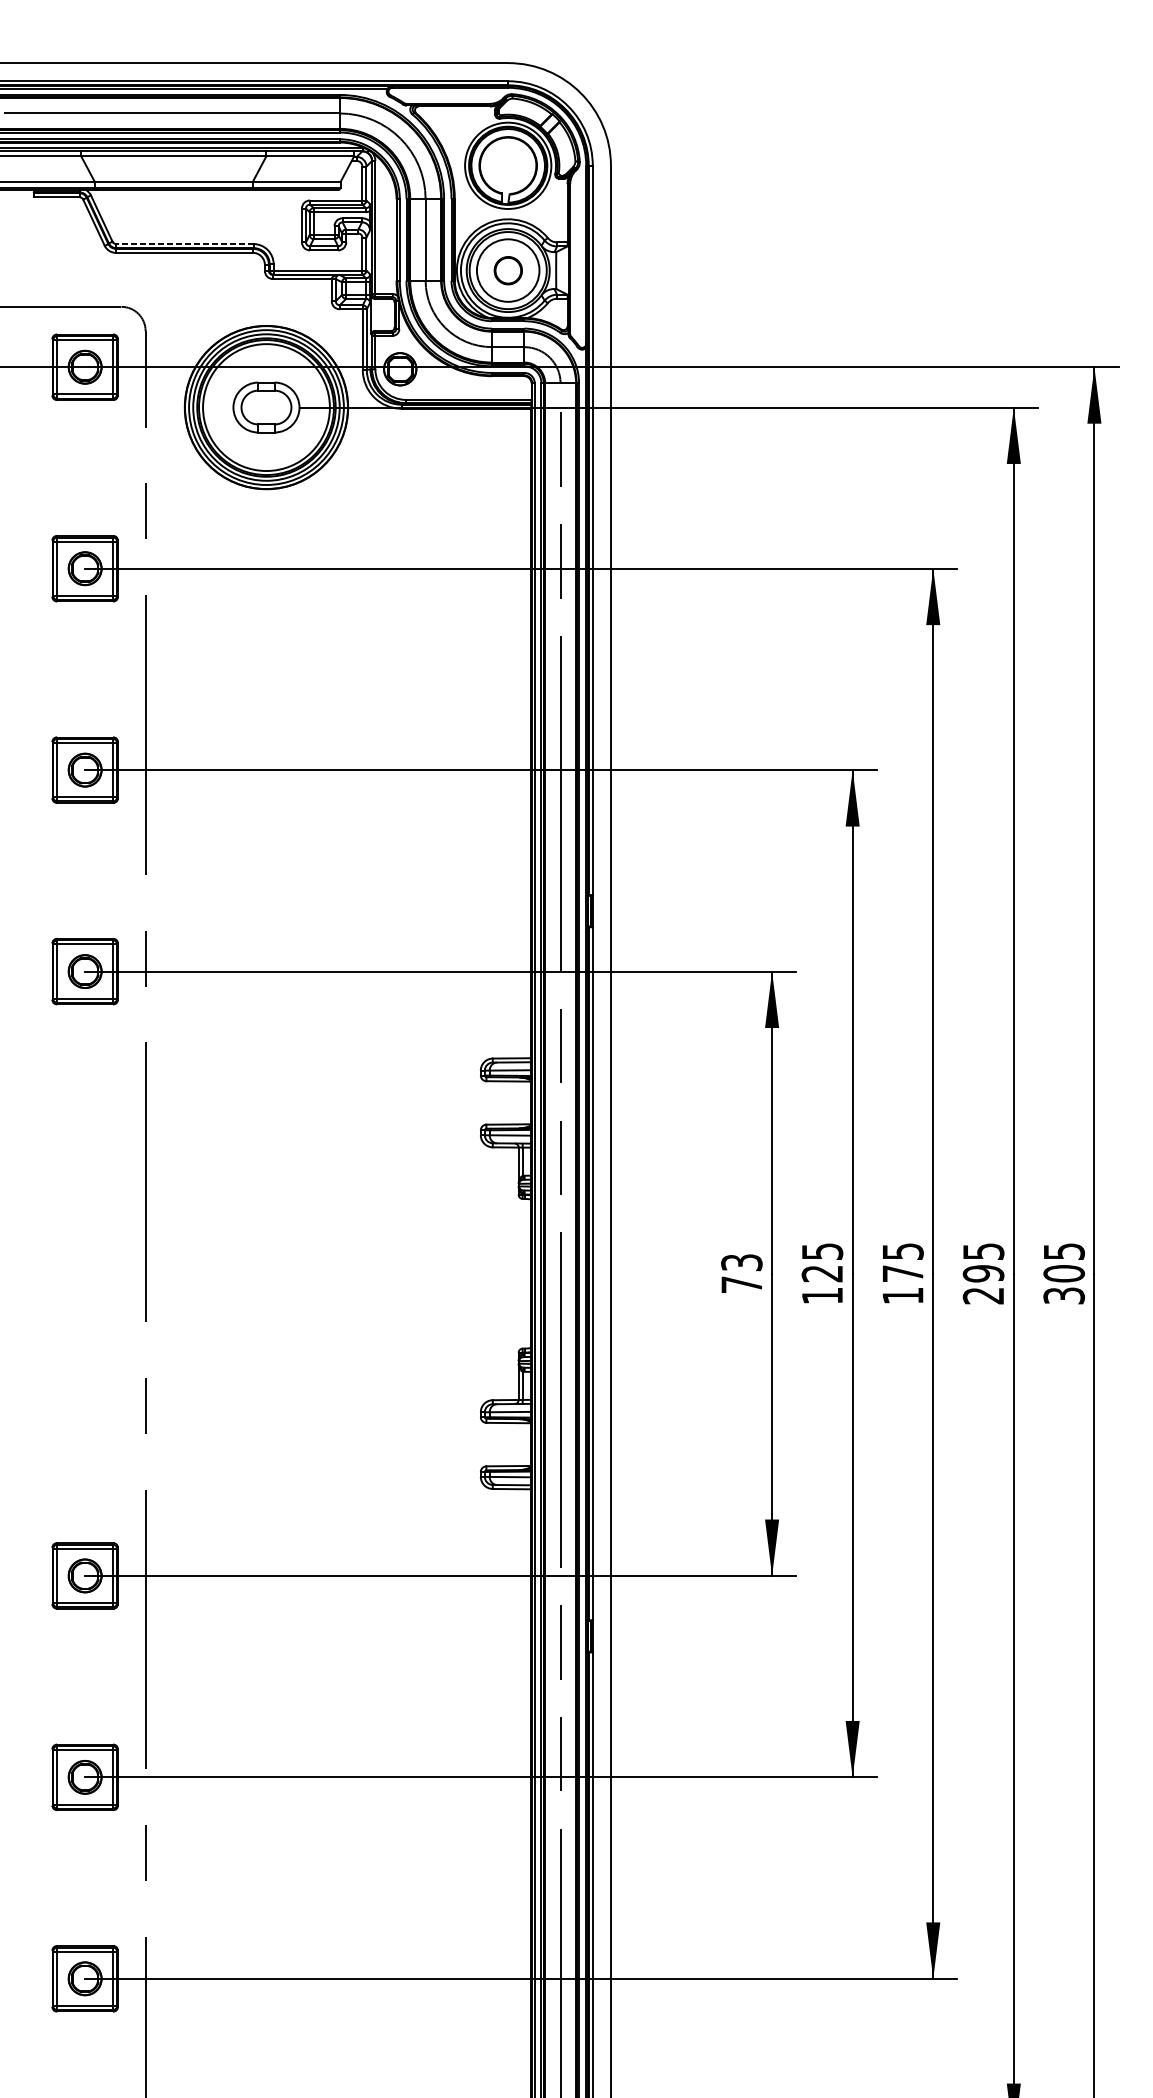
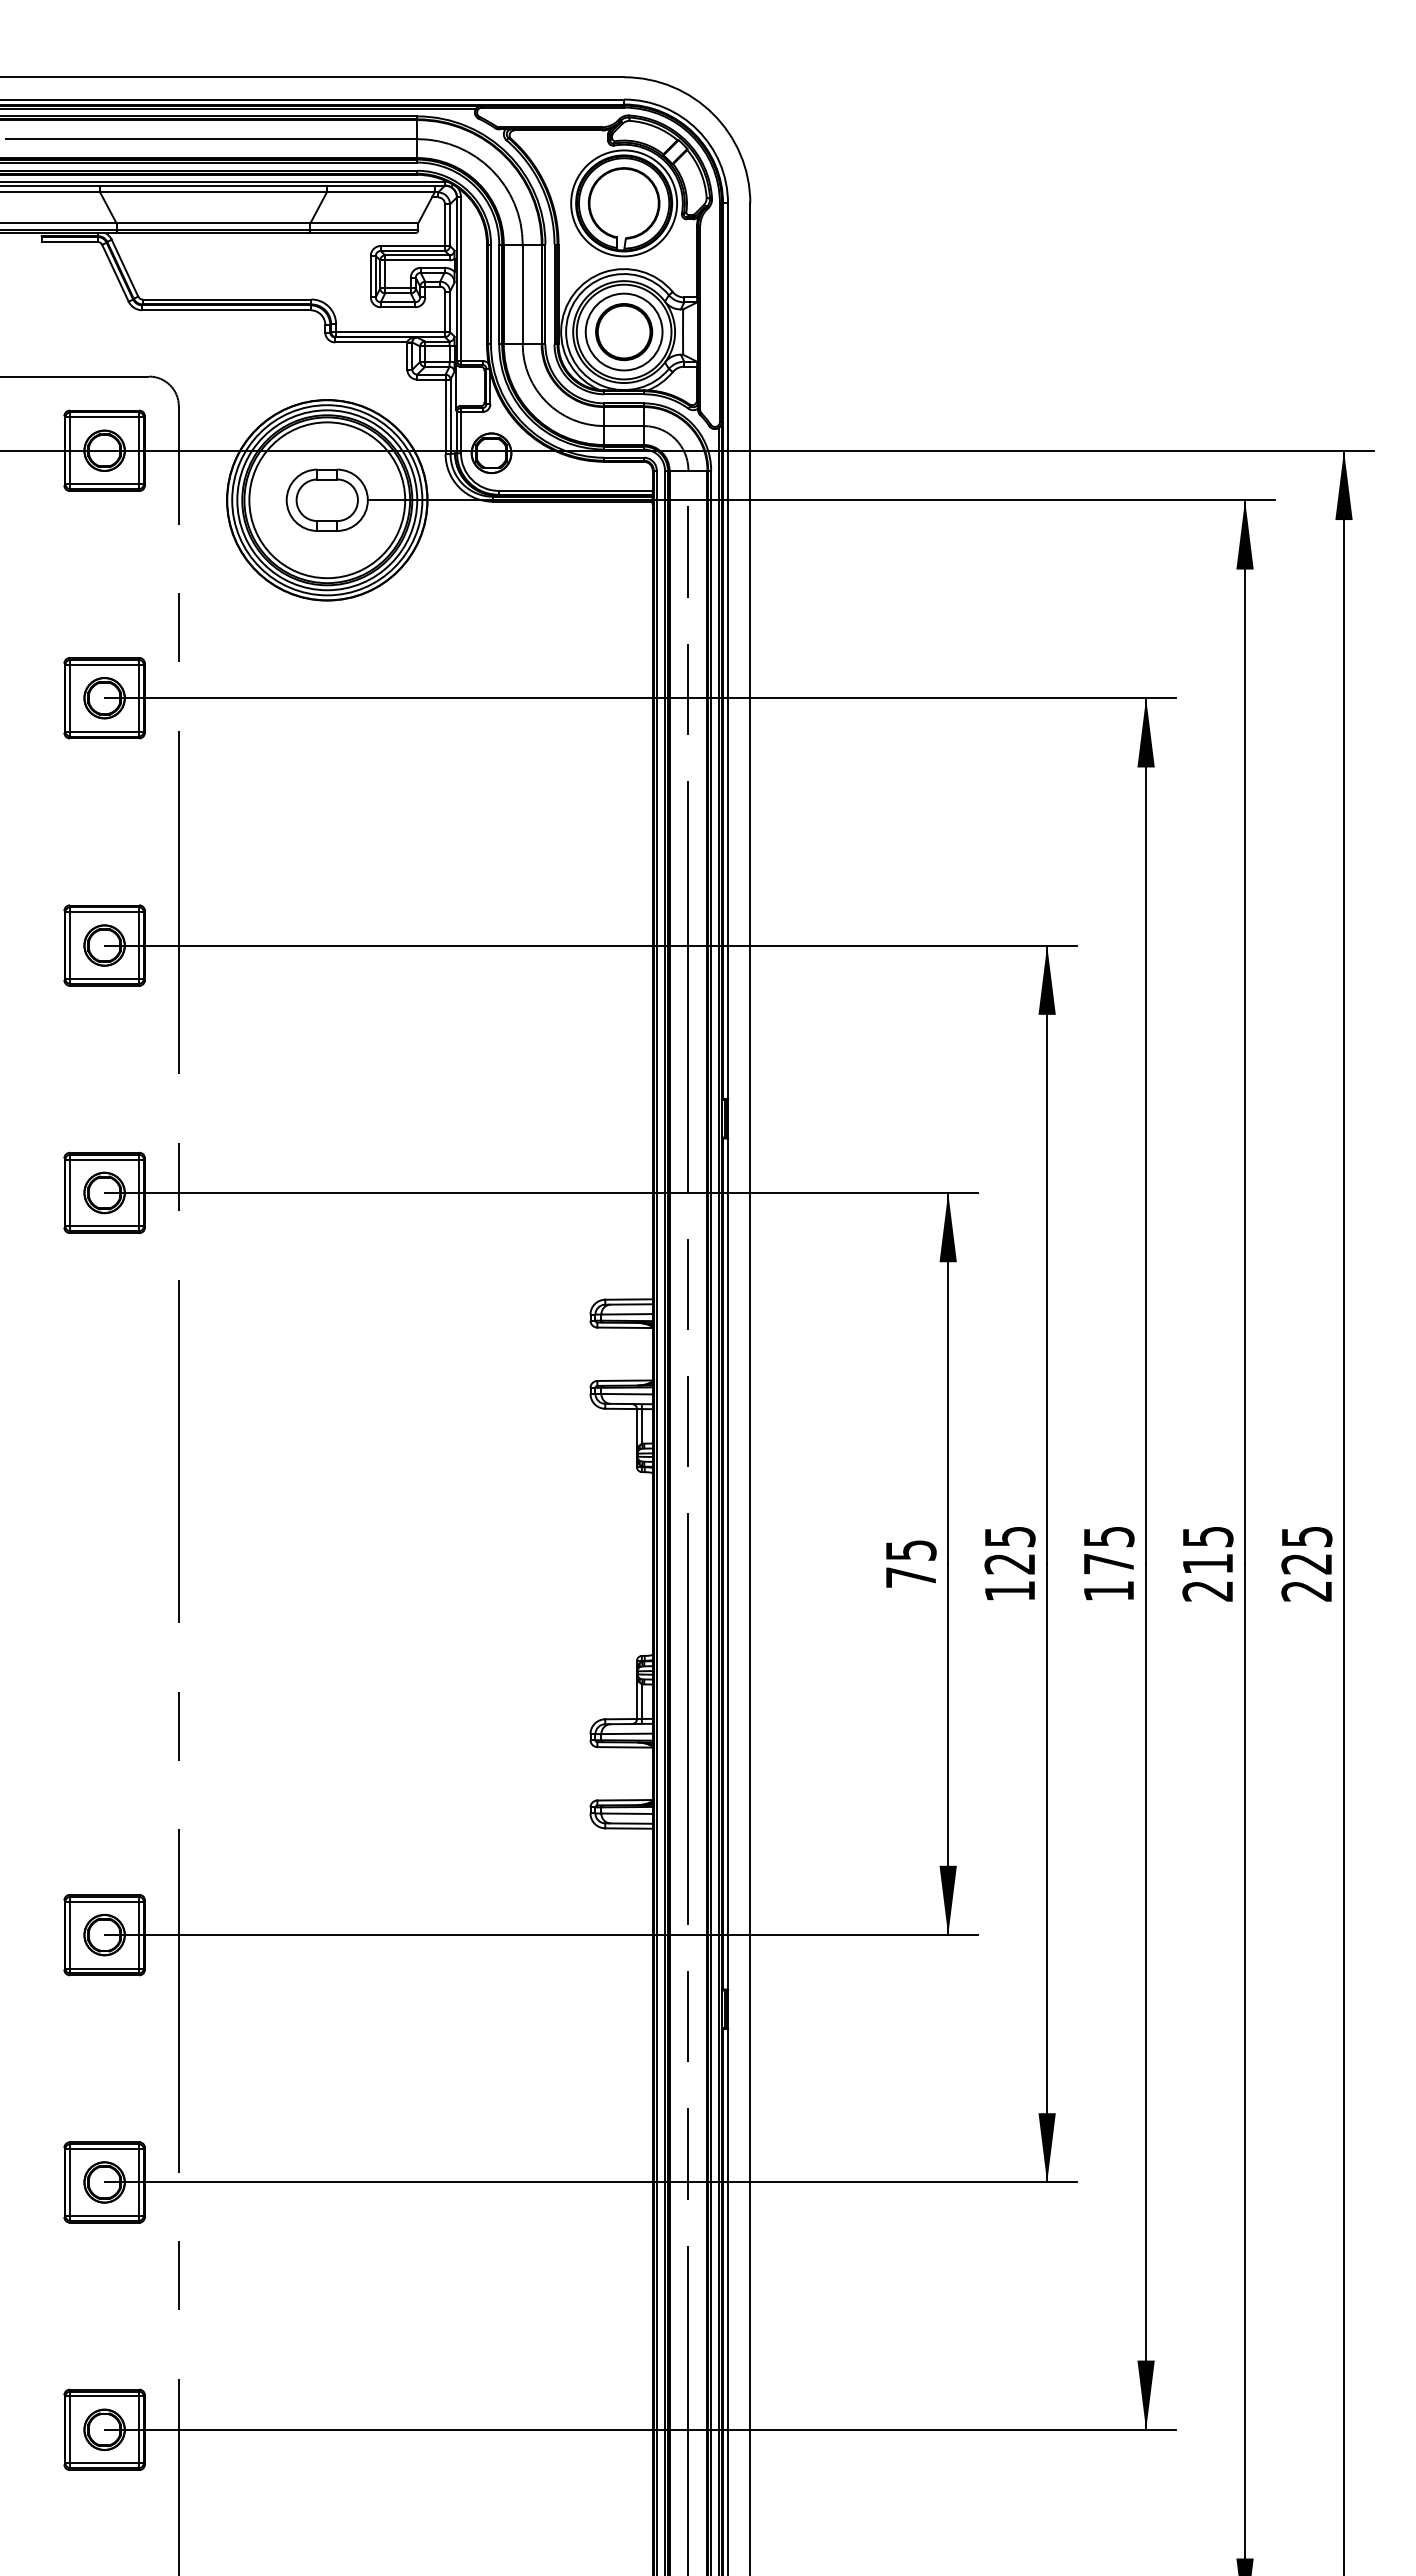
line: (184, 244) -> (226, 299), dashed -> solid
part: (508, 270) -> (624, 332), size x1.67
text: (741, 1262) -> (910, 1550), 73 -> 75
text: (983, 1273) -> (1207, 1563), 295 -> 215
text: (1063, 1284) -> (1306, 1577), 305 -> 225

